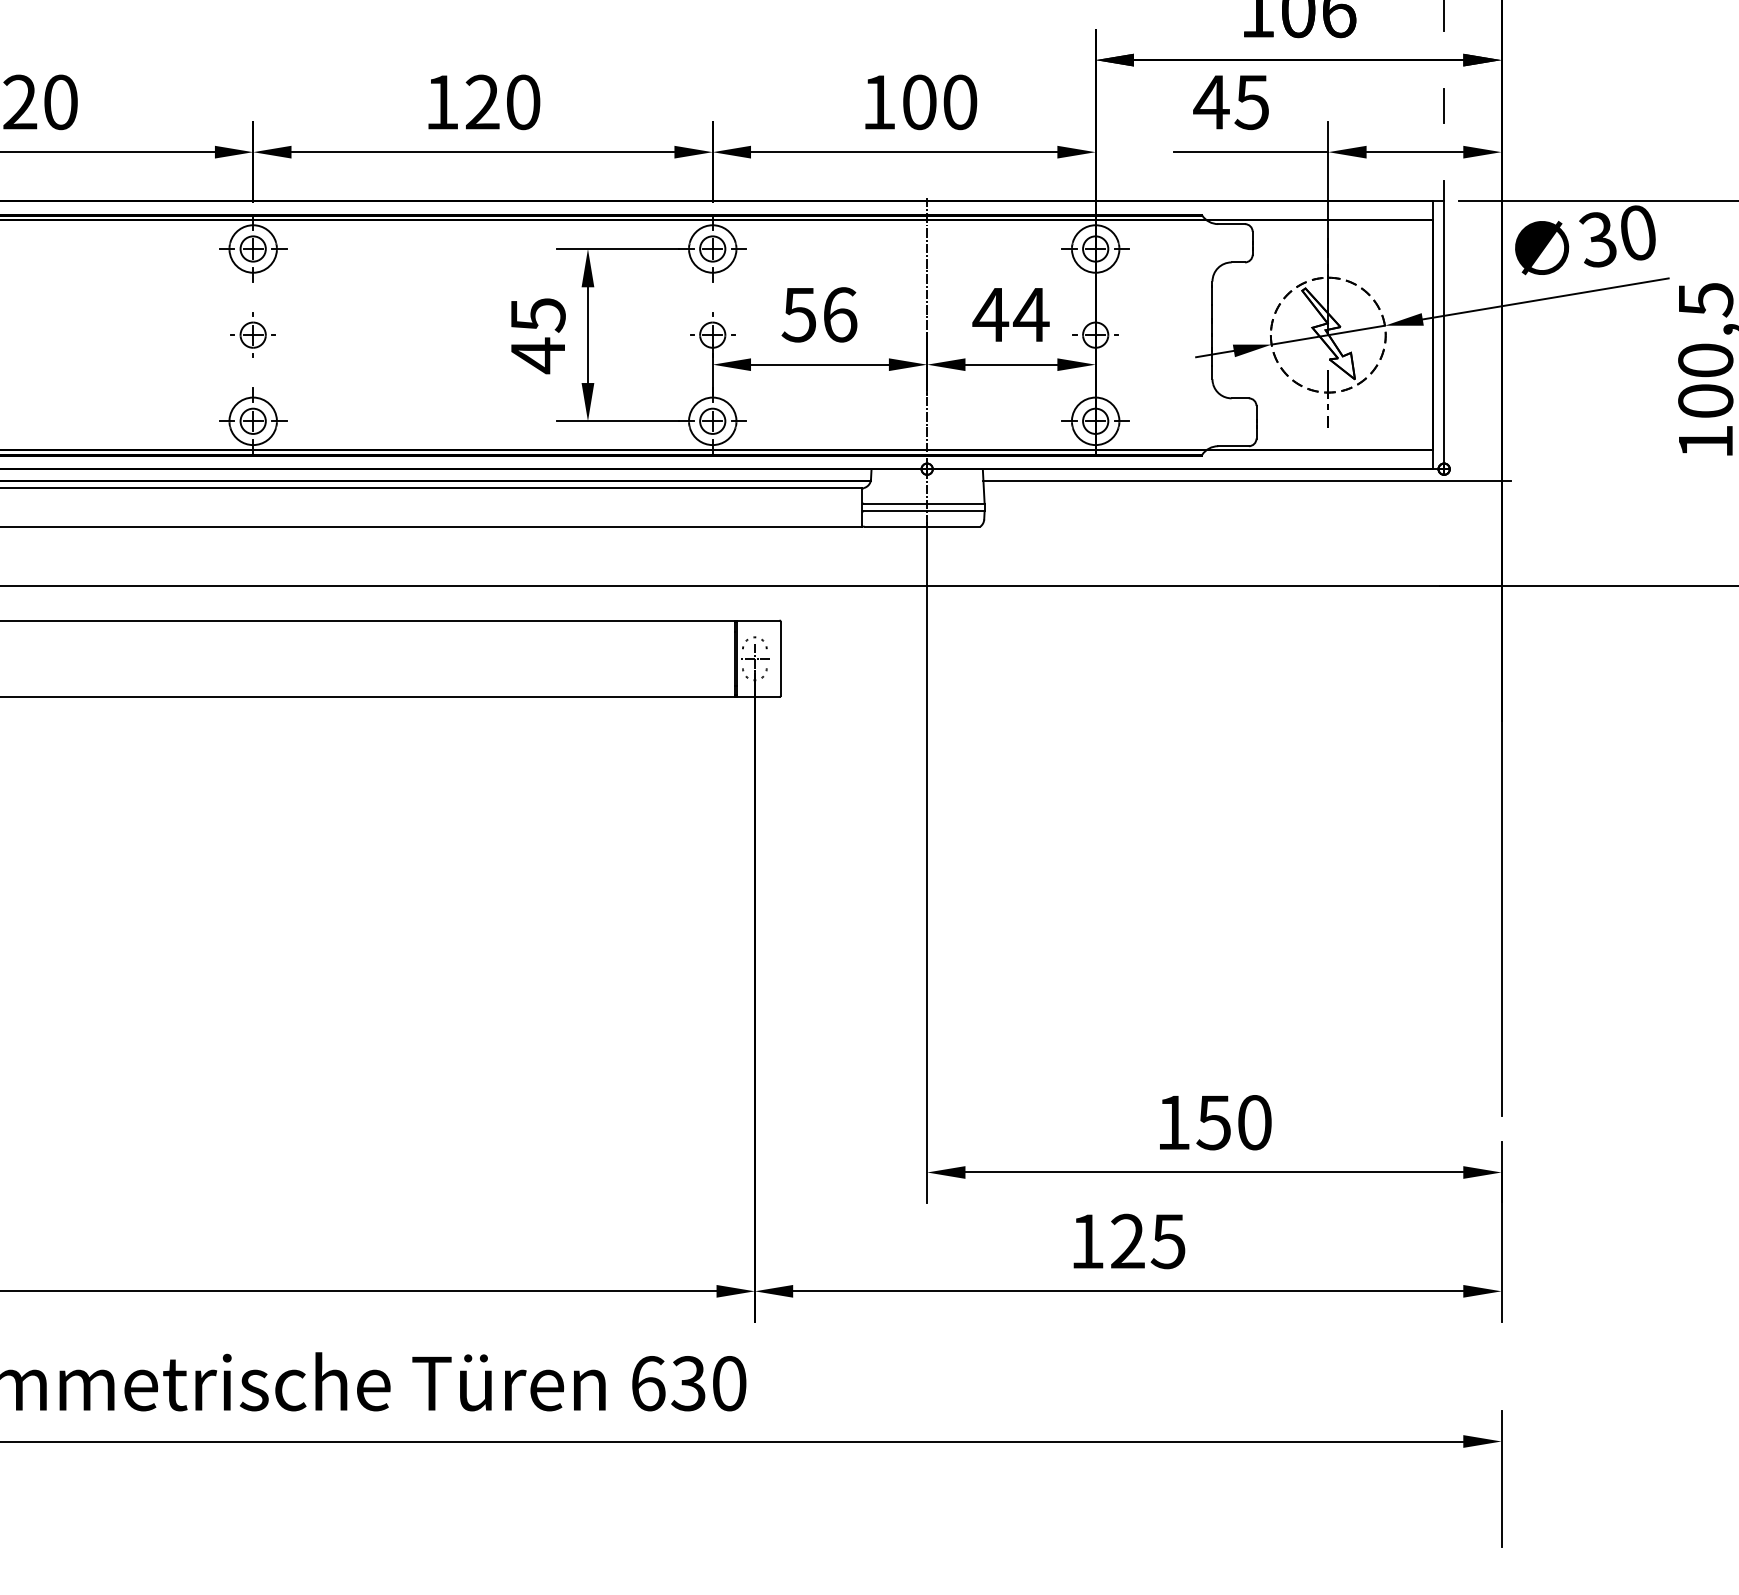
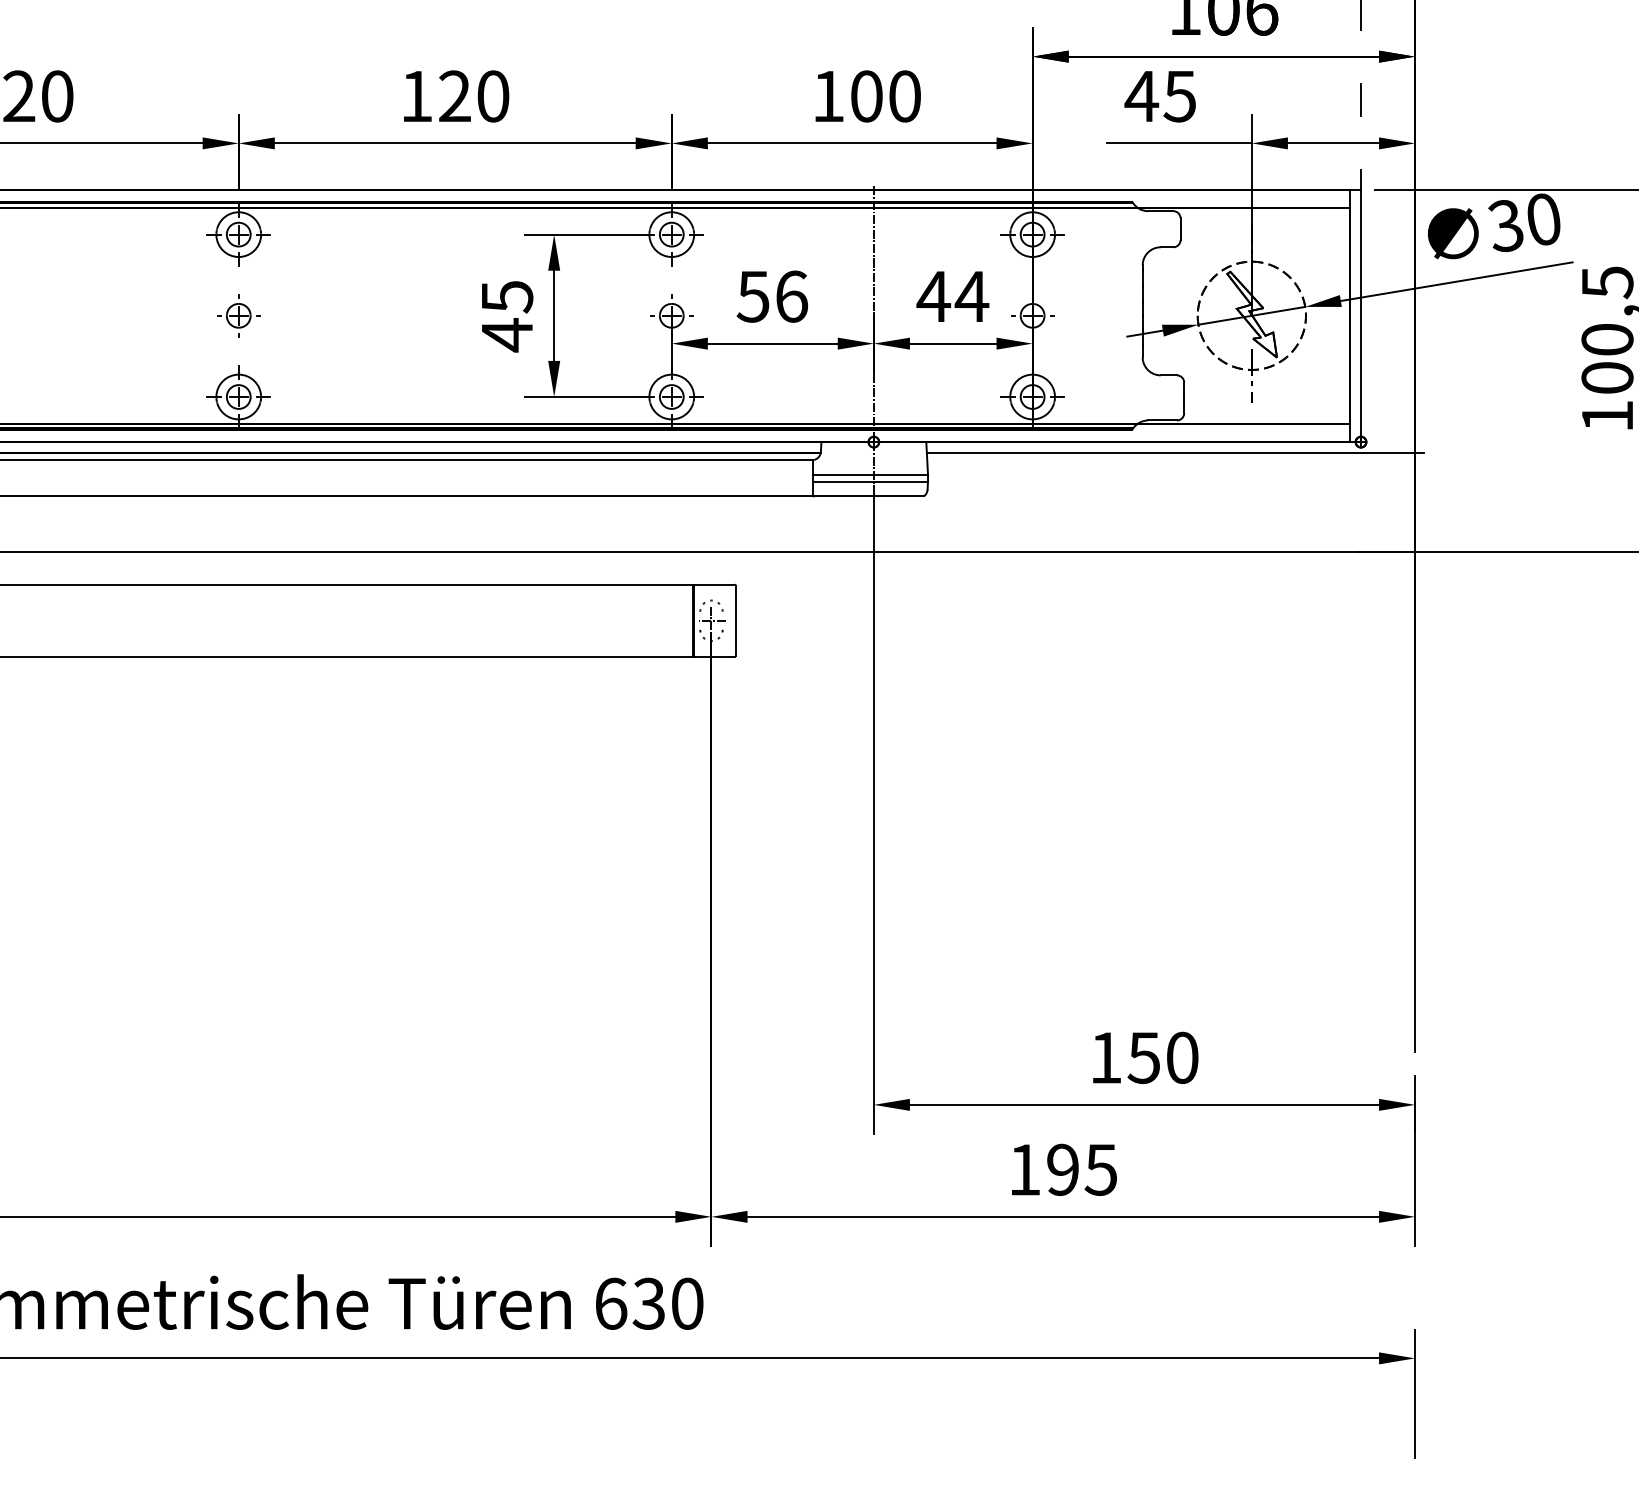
text: (1127, 1241) -> (1062, 1169), 125 -> 195

